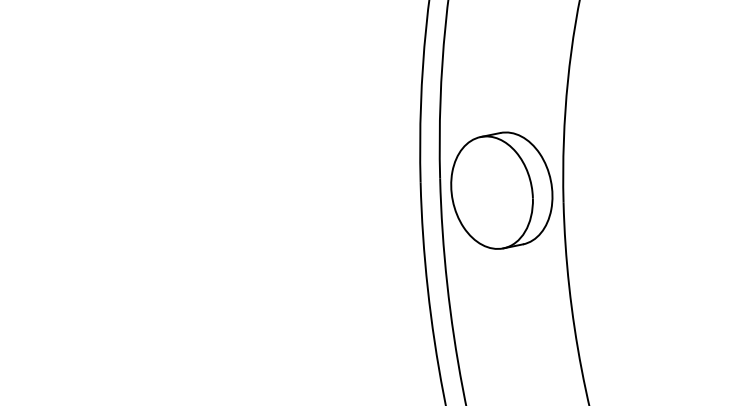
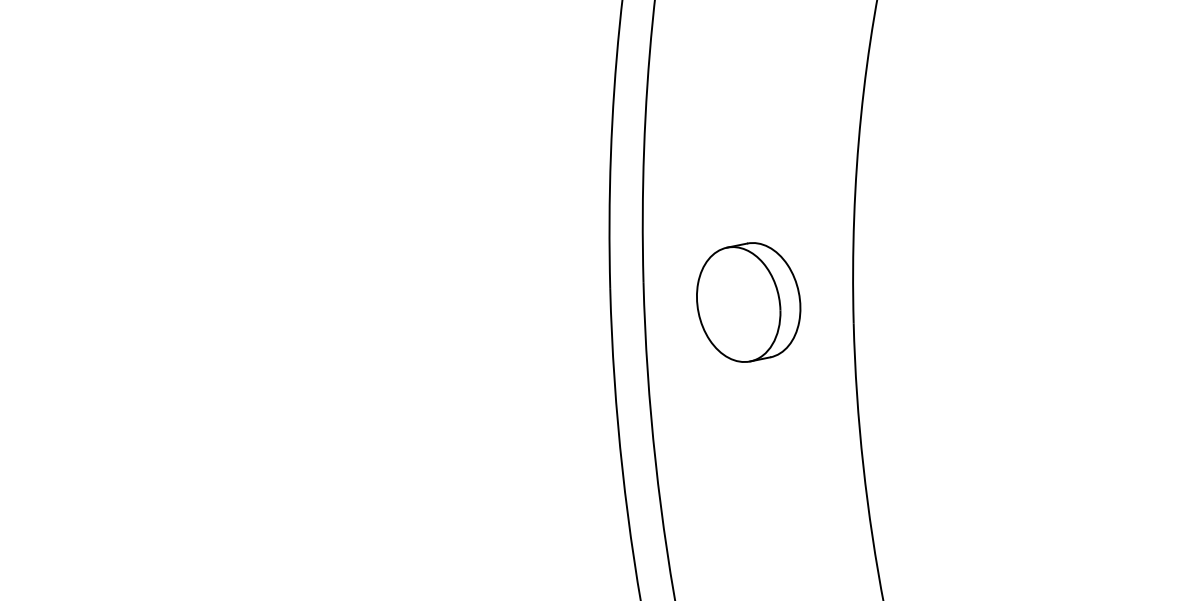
part: (501, 190) -> (747, 302), size x0.6

